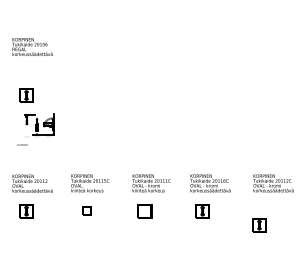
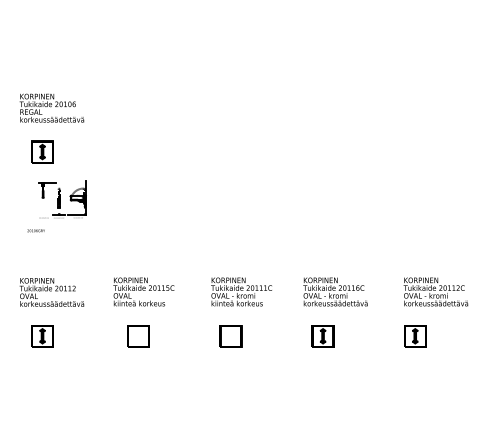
text: (32, 46) -> (52, 107), moved
part: (86, 211) -> (138, 336), size x1.67
part: (259, 225) -> (415, 336), moved

